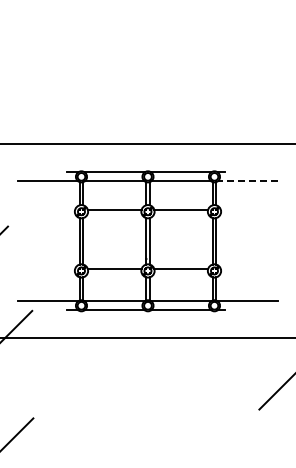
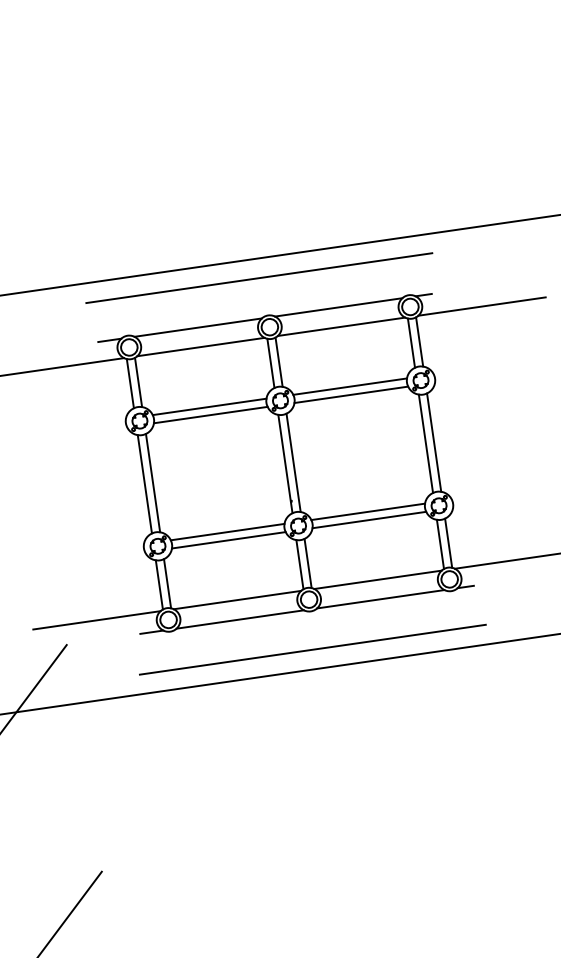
line: (146, 153) -> (259, 278), added
line: (247, 181) -> (481, 306), dashed -> solid
line: (114, 213) -> (210, 414), added
line: (181, 213) -> (351, 394), added
line: (114, 272) -> (228, 539), added
line: (181, 272) -> (369, 519), added
line: (146, 329) -> (313, 650), added

